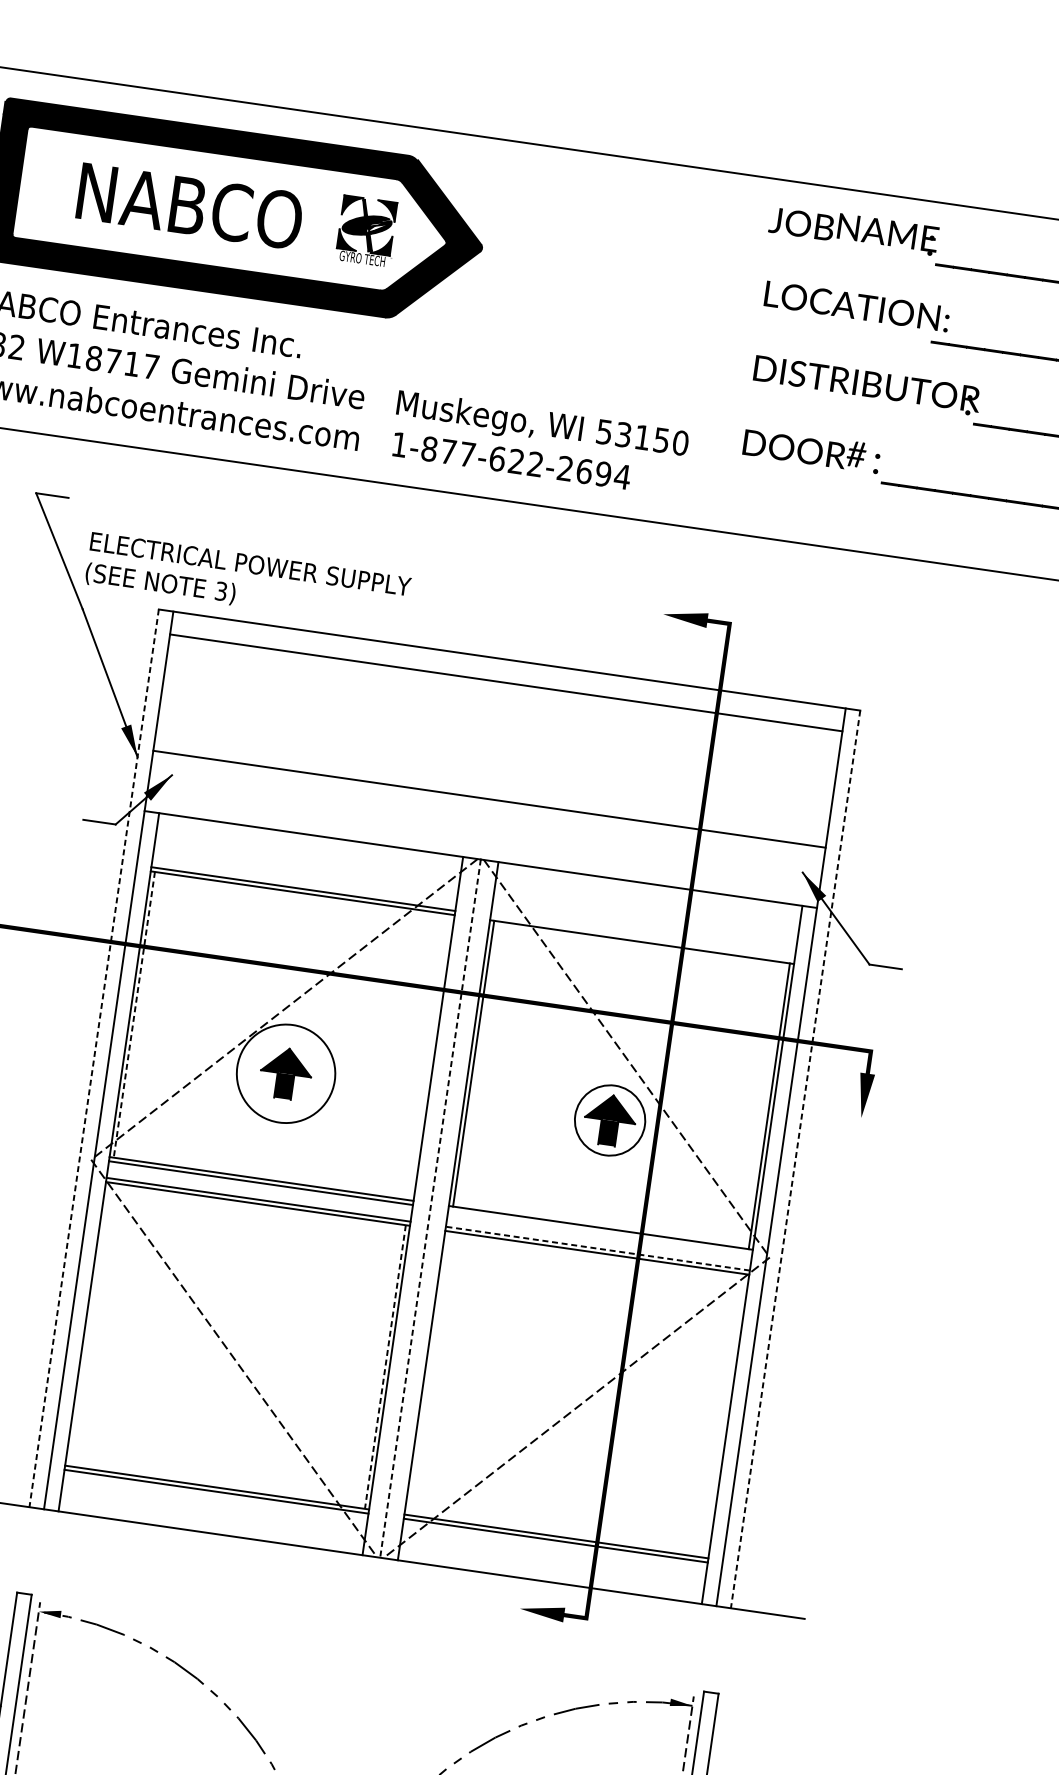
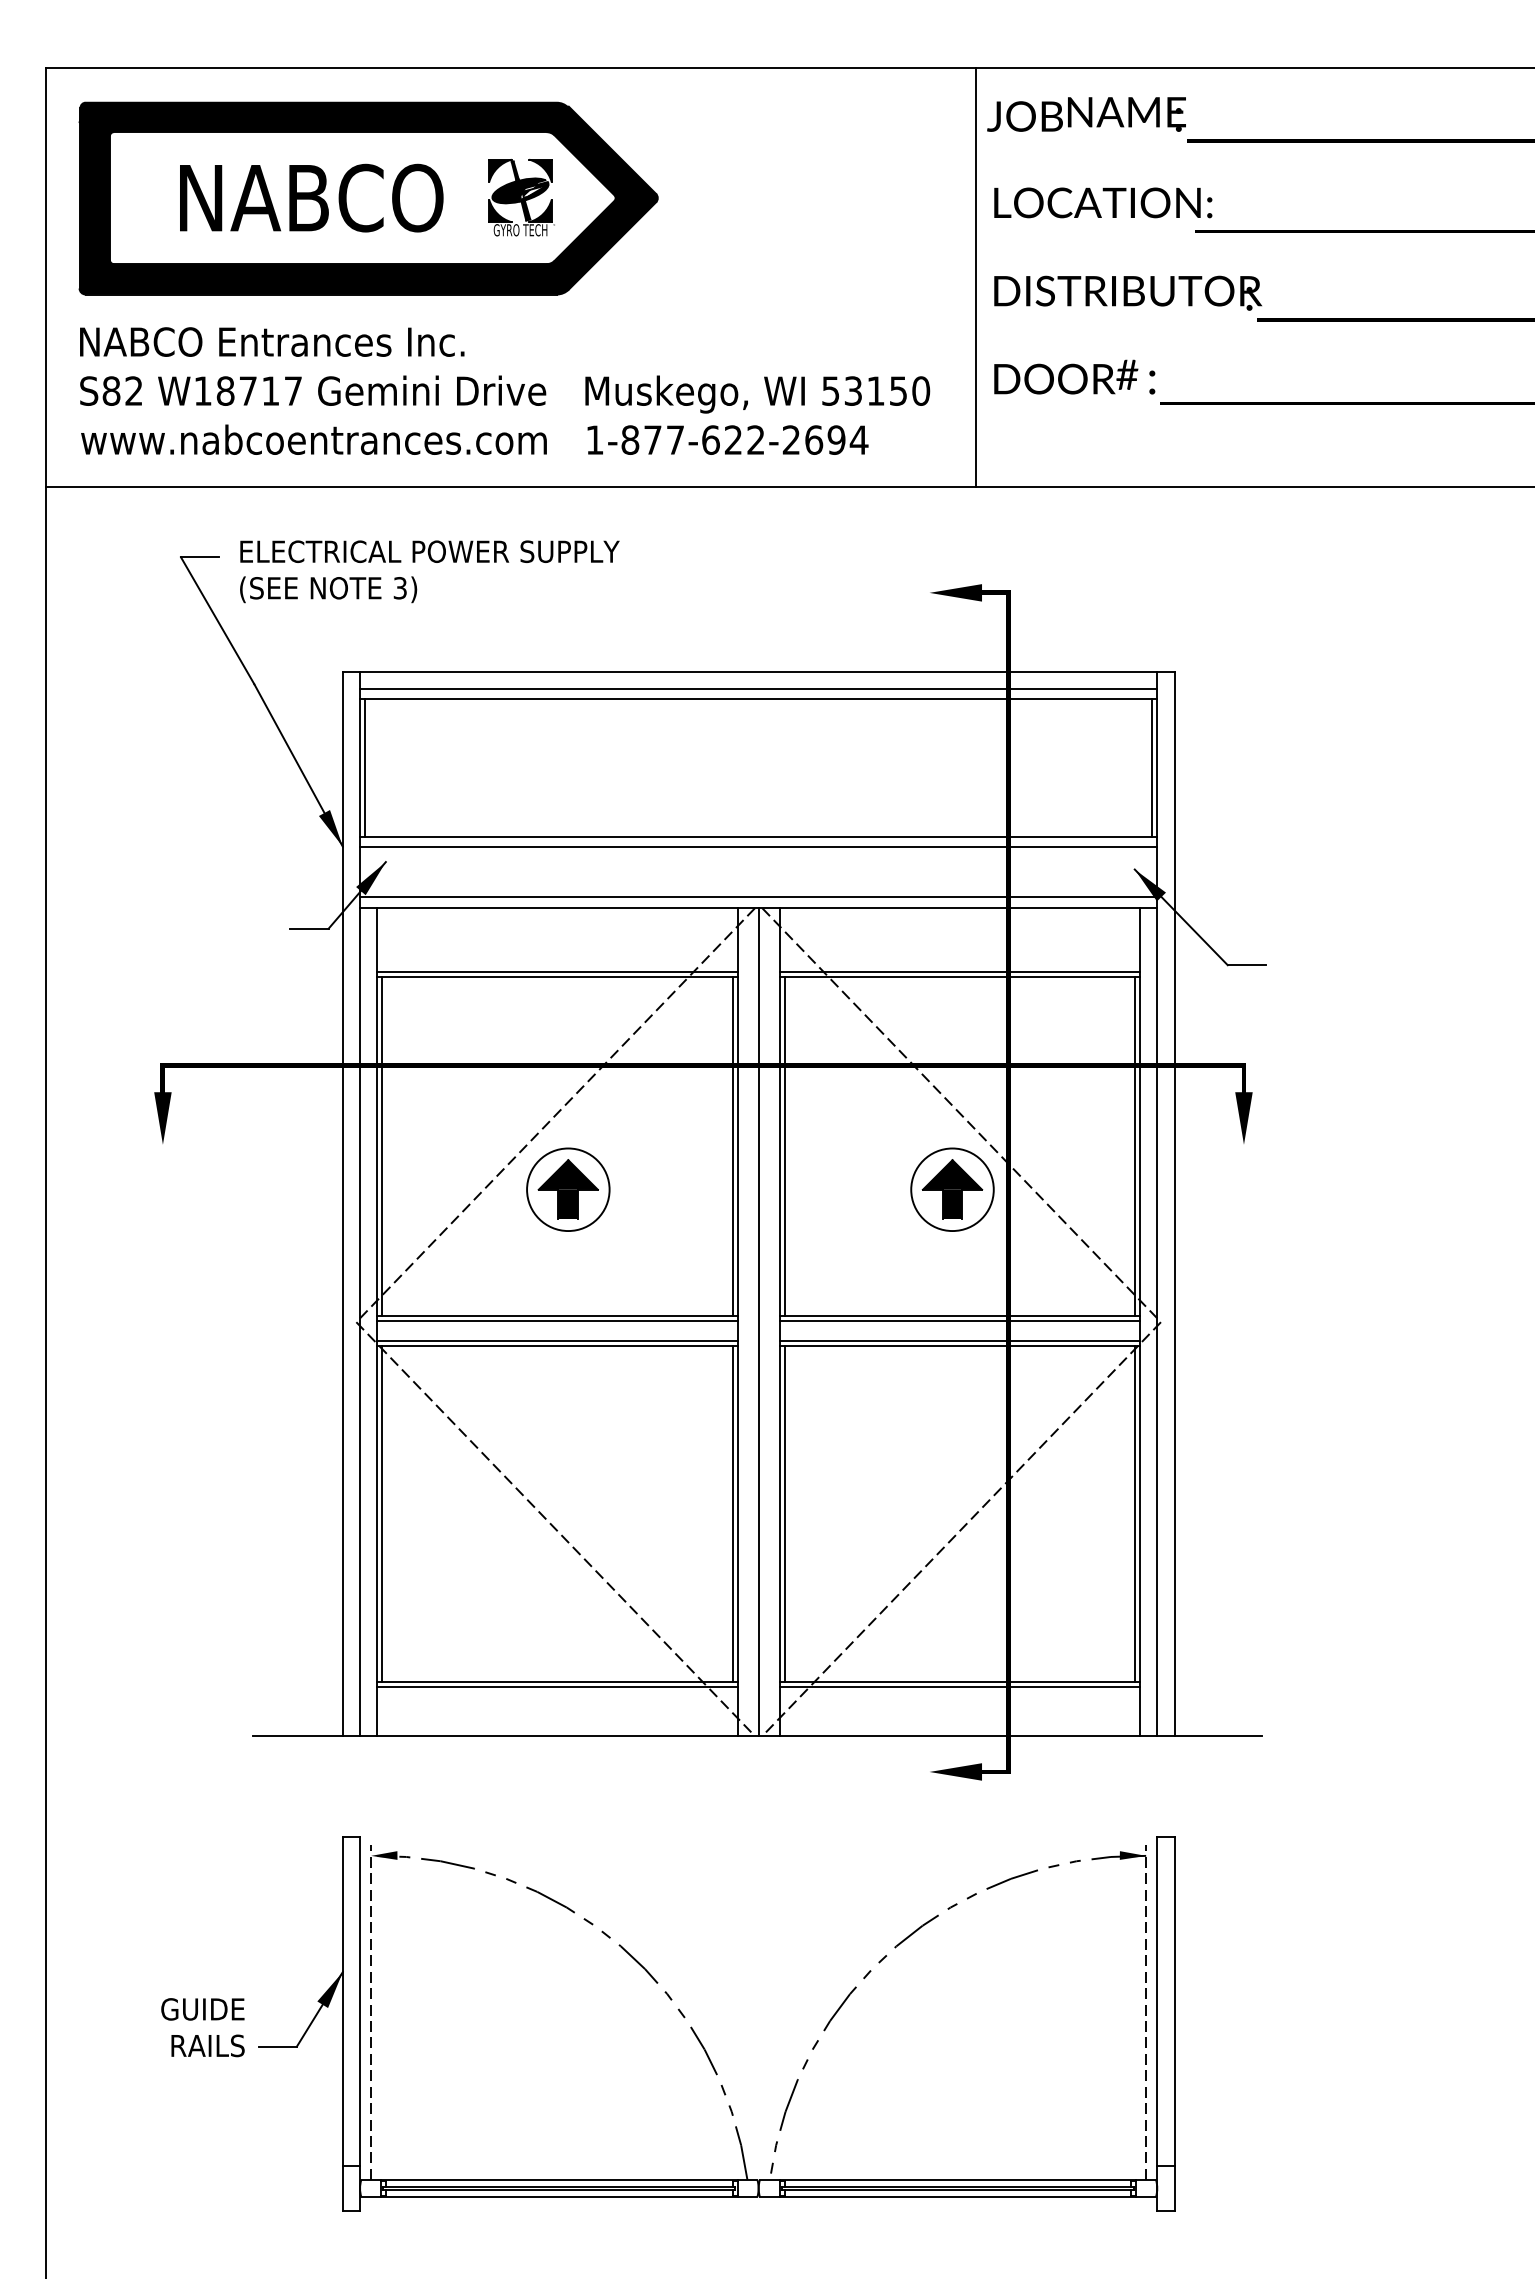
line: (740, 353) -> (975, 277), added
text: (247, 580) -> (429, 571), moved
line: (507, 674) -> (758, 688), added
line: (165, 692) -> (364, 767), added
line: (830, 788) -> (1152, 767), added
line: (488, 807) -> (758, 846), added
line: (481, 850) -> (758, 897), added
line: (642, 938) -> (959, 972), added
line: (134, 1015) -> (382, 1147), dashed -> solid
line: (429, 1057) -> (732, 1146), added
line: (93, 1058) -> (342, 1204), dashed -> solid
circle: (286, 1073) -> (568, 1189), size x0.71
line: (795, 1159) -> (1174, 1204), dashed -> solid
line: (430, 1208) -> (758, 1322), dashed -> solid
line: (600, 1231) -> (959, 1320), added
line: (597, 1248) -> (959, 1340), dashed -> solid
line: (90, 1324) -> (382, 1513), added
line: (385, 1367) -> (732, 1514), dashed -> solid
line: (429, 1373) -> (784, 1513), added
line: (725, 1415) -> (1135, 1513), added

